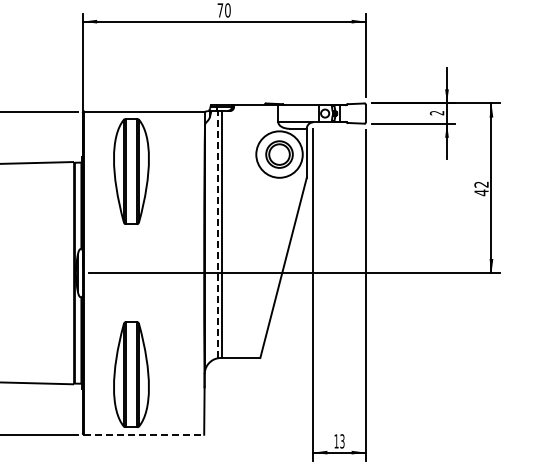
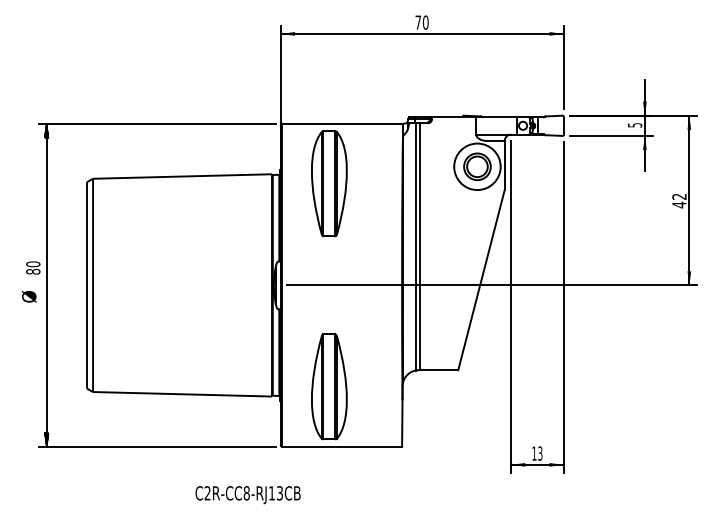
text: (436, 113) -> (634, 125), 2 -> 5
line: (217, 234) -> (415, 246), dashed -> solid
line: (144, 435) -> (342, 447), dashed -> solid

